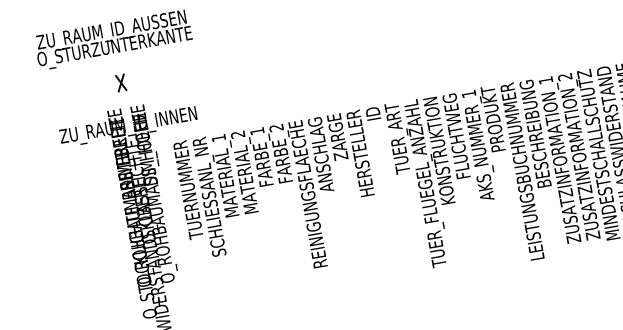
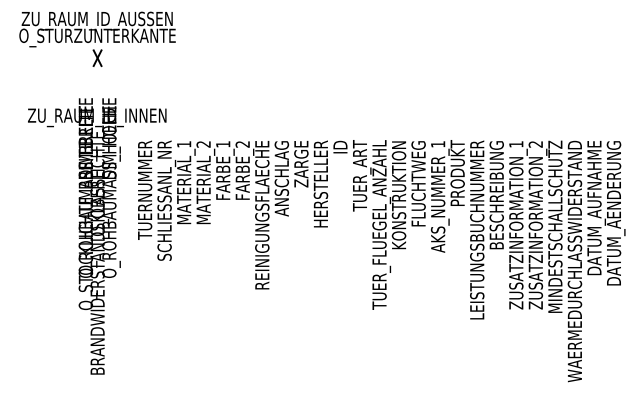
part: (120, 82) -> (97, 57), moved

